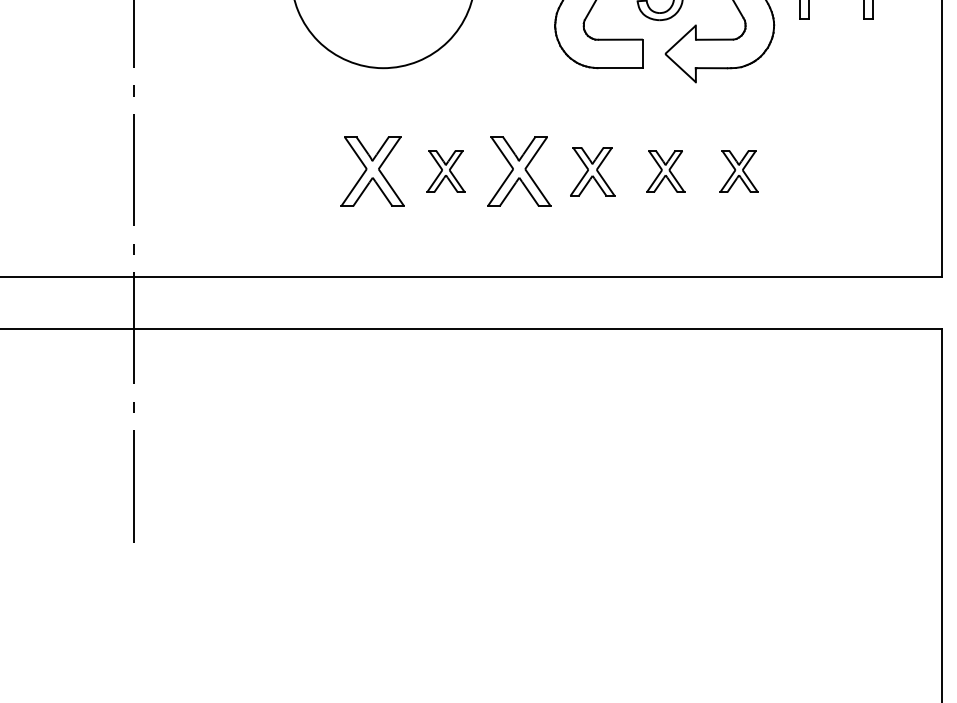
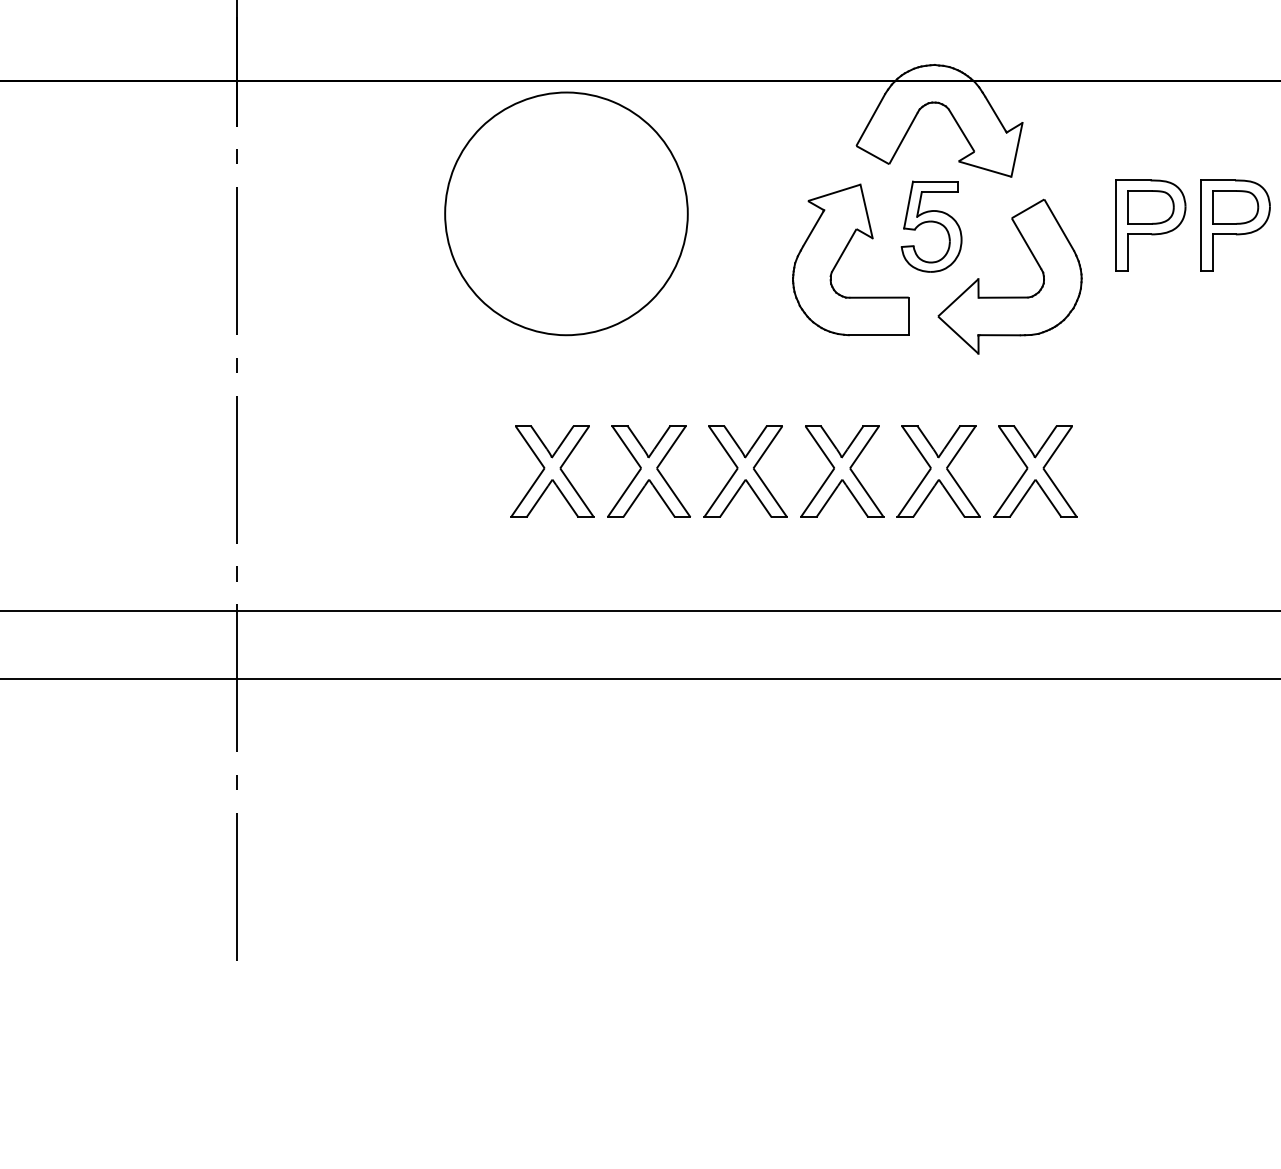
part: (445, 171) -> (648, 471), size x1.67
part: (592, 171) -> (842, 471), size x1.43
part: (665, 171) -> (938, 471), size x1.67
part: (739, 171) -> (1035, 471), size x1.67

